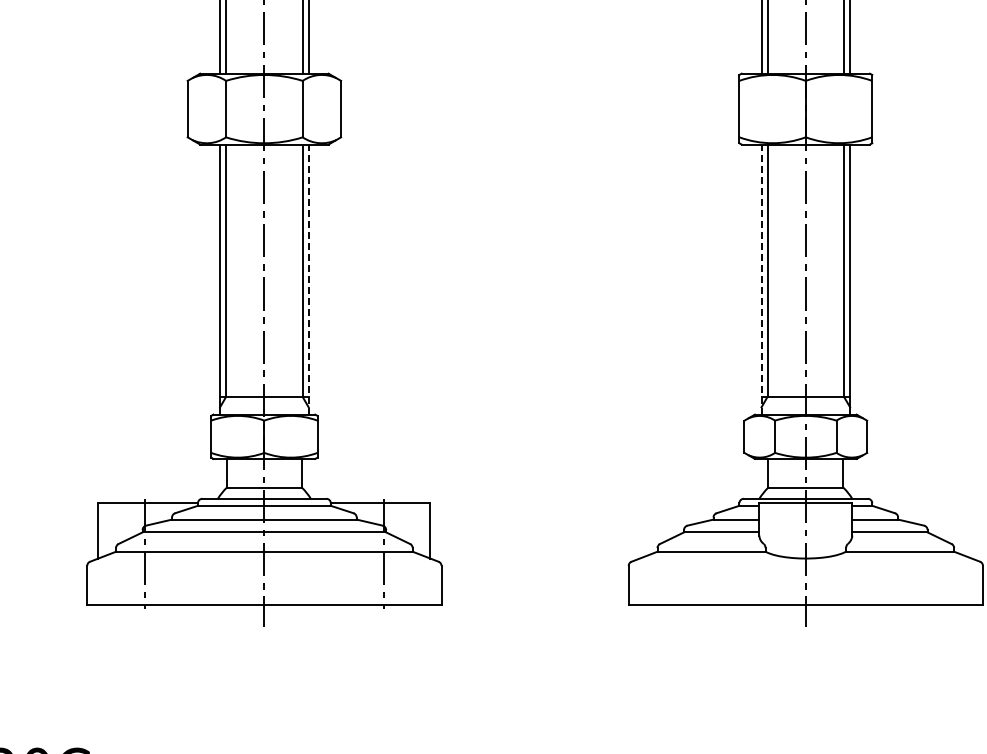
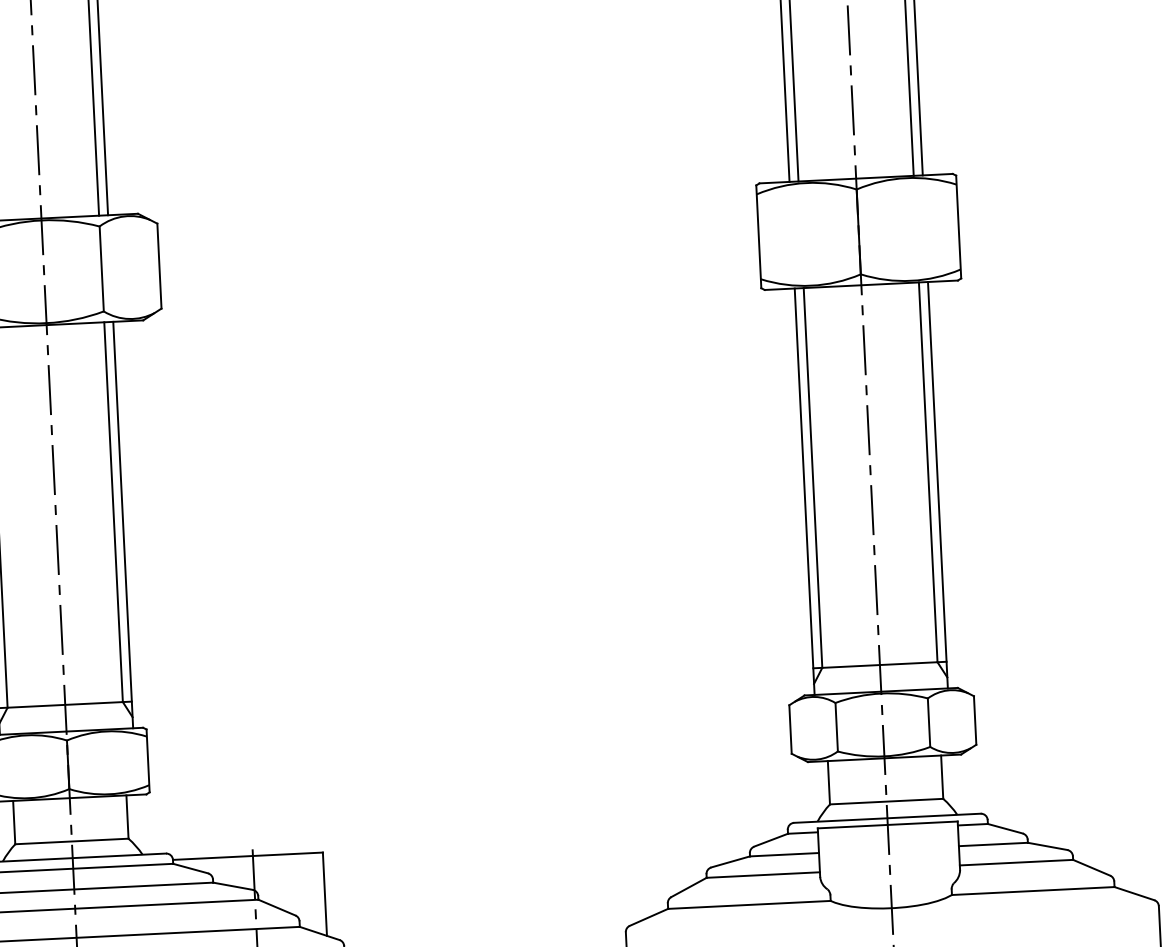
line: (308, 279) -> (122, 524), dashed -> solid
line: (761, 279) -> (804, 491), dashed -> solid

